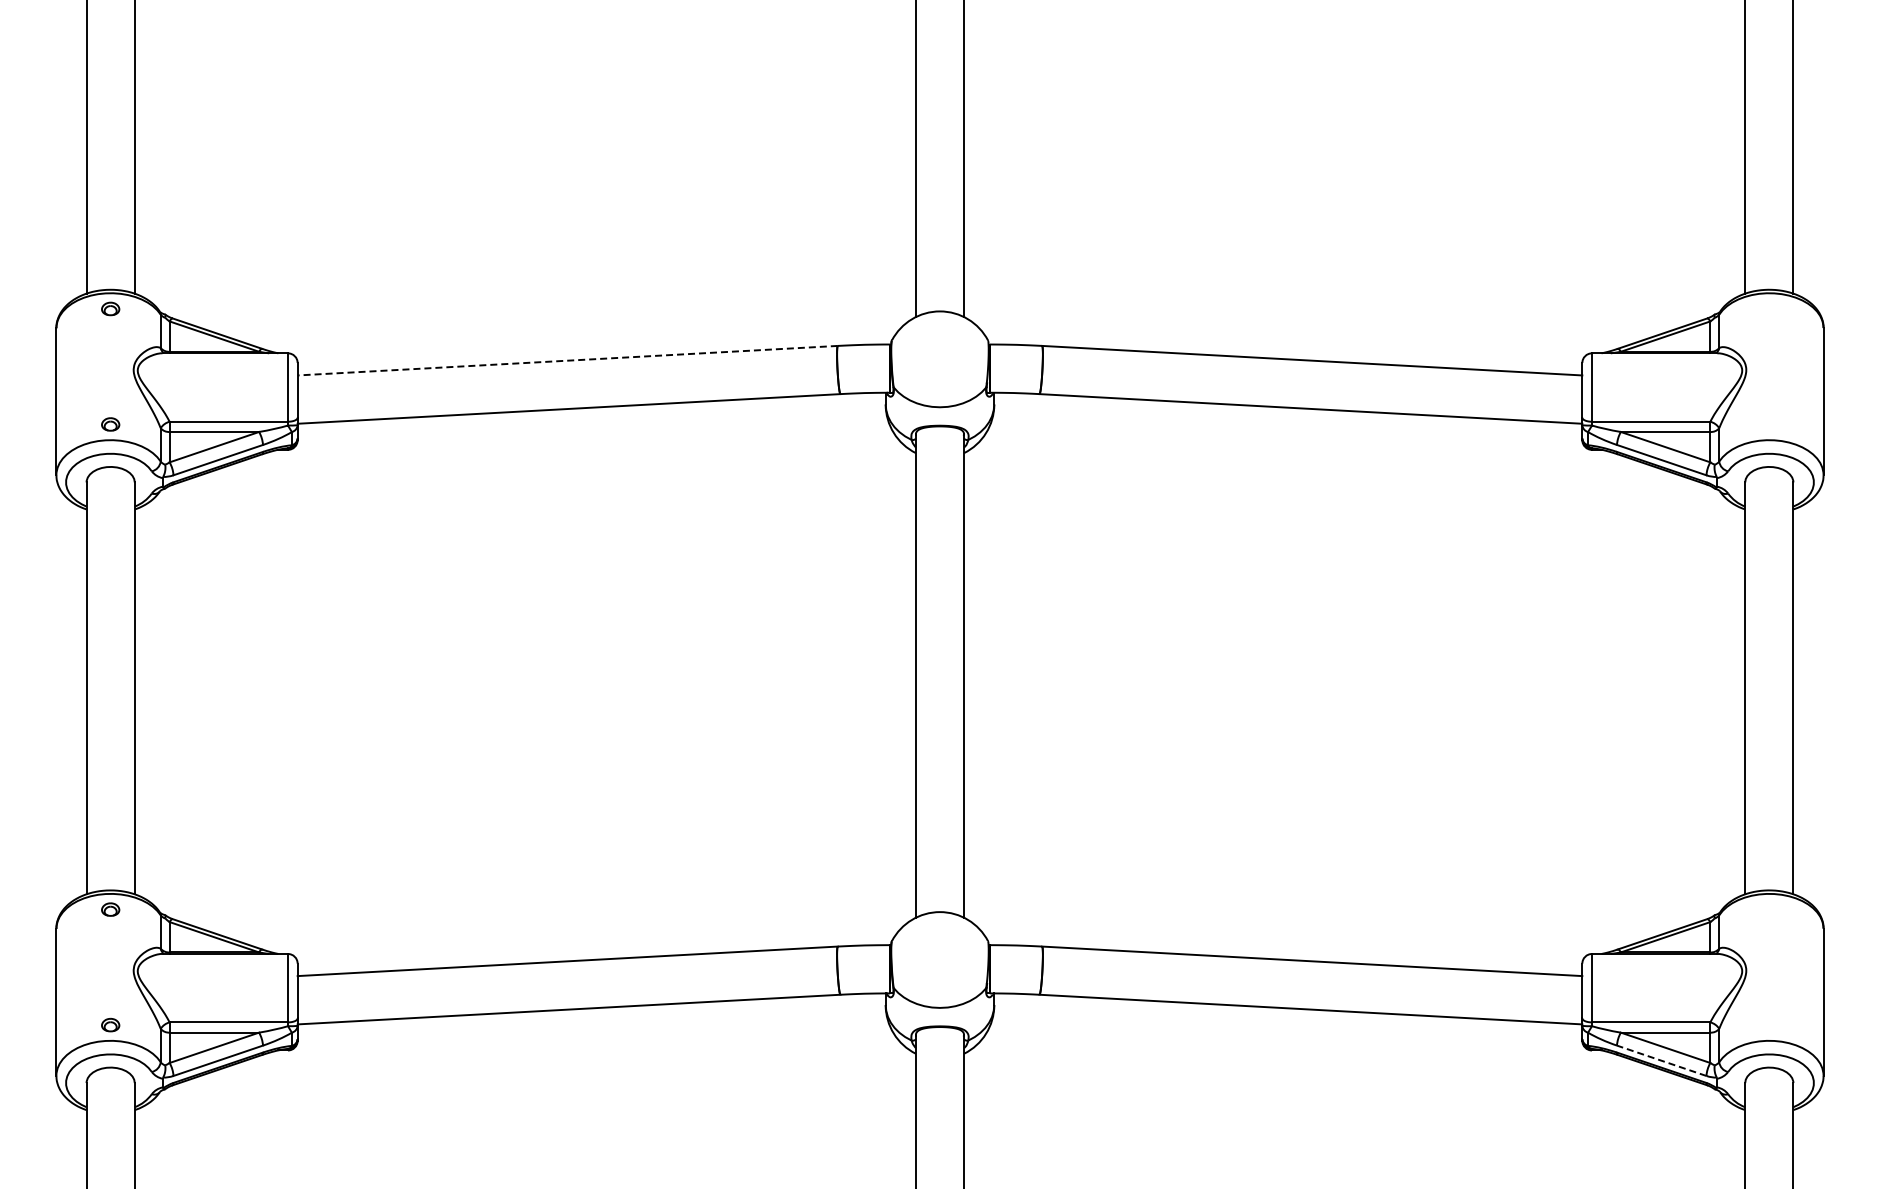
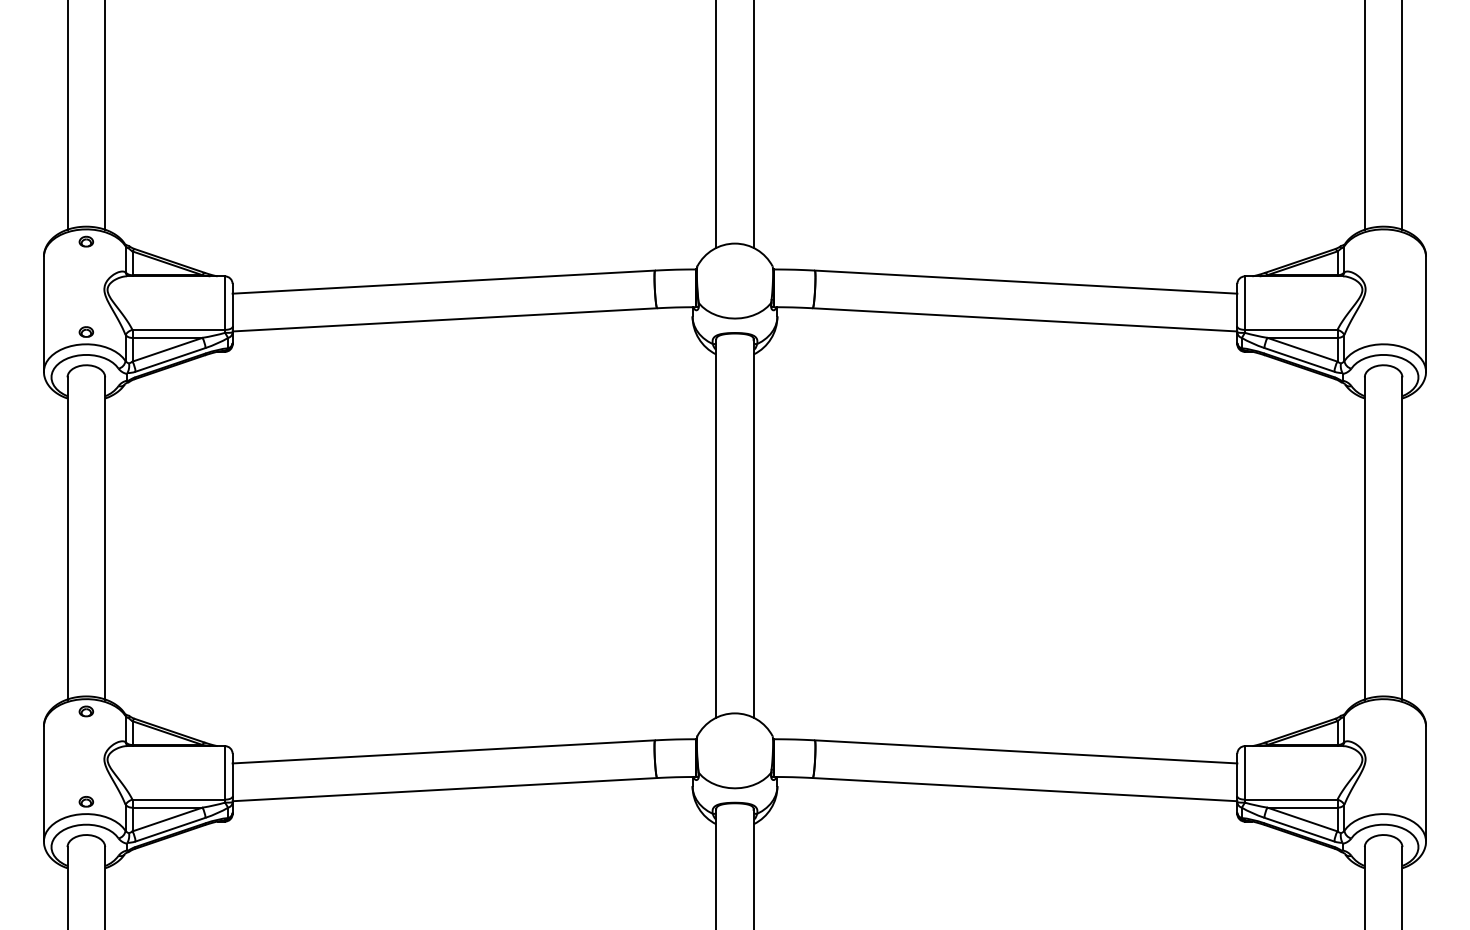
line: (567, 360) -> (443, 281), dashed -> solid
line: (1661, 1060) -> (1299, 829), dashed -> solid

